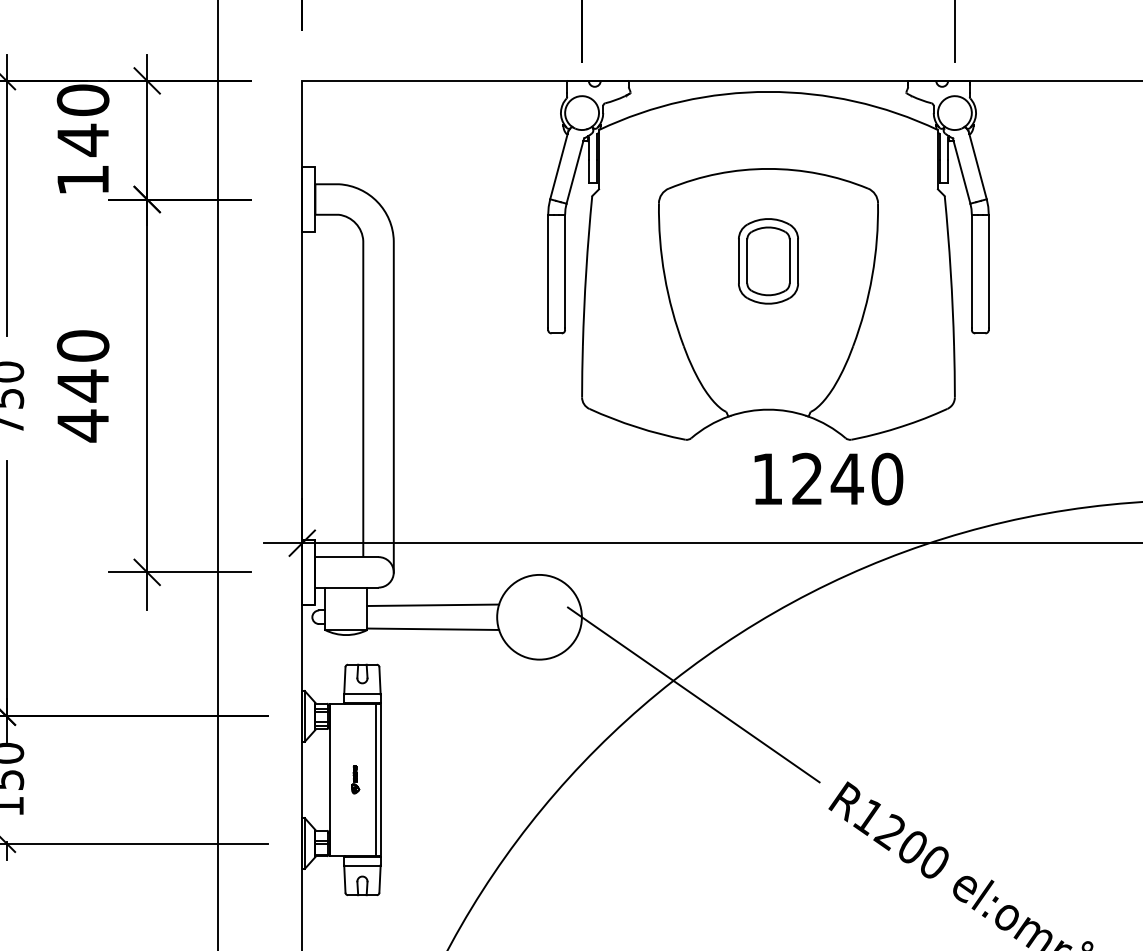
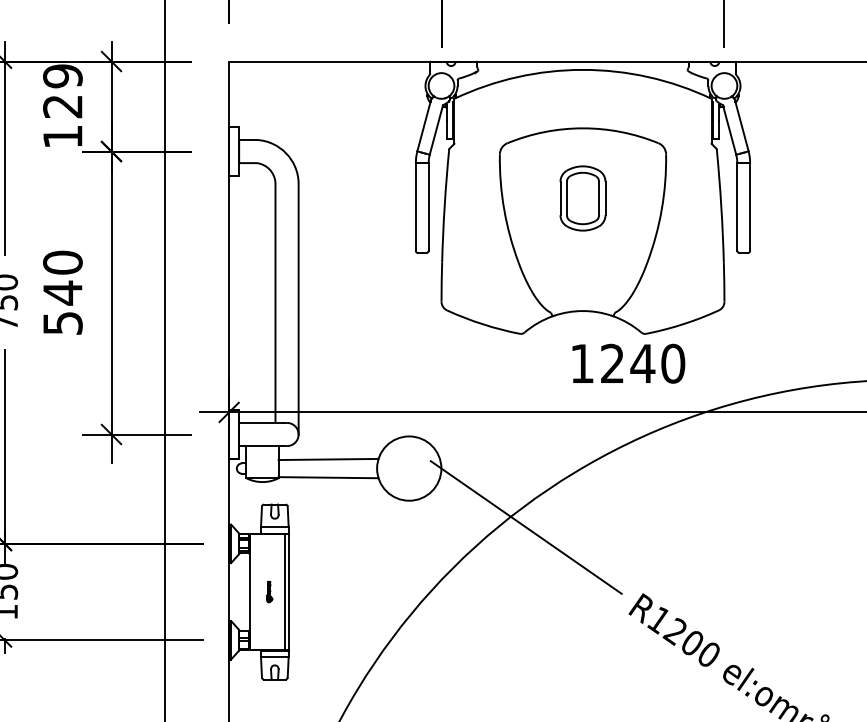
text: (82, 120) -> (62, 91), 140 -> 129
text: (83, 425) -> (63, 323), 440 -> 540

